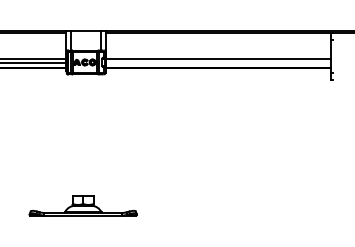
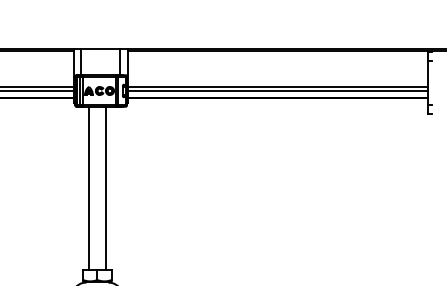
line: (217, 62) -> (276, 91), added
line: (76, 135) -> (88, 188), added
line: (89, 135) -> (105, 188), added

